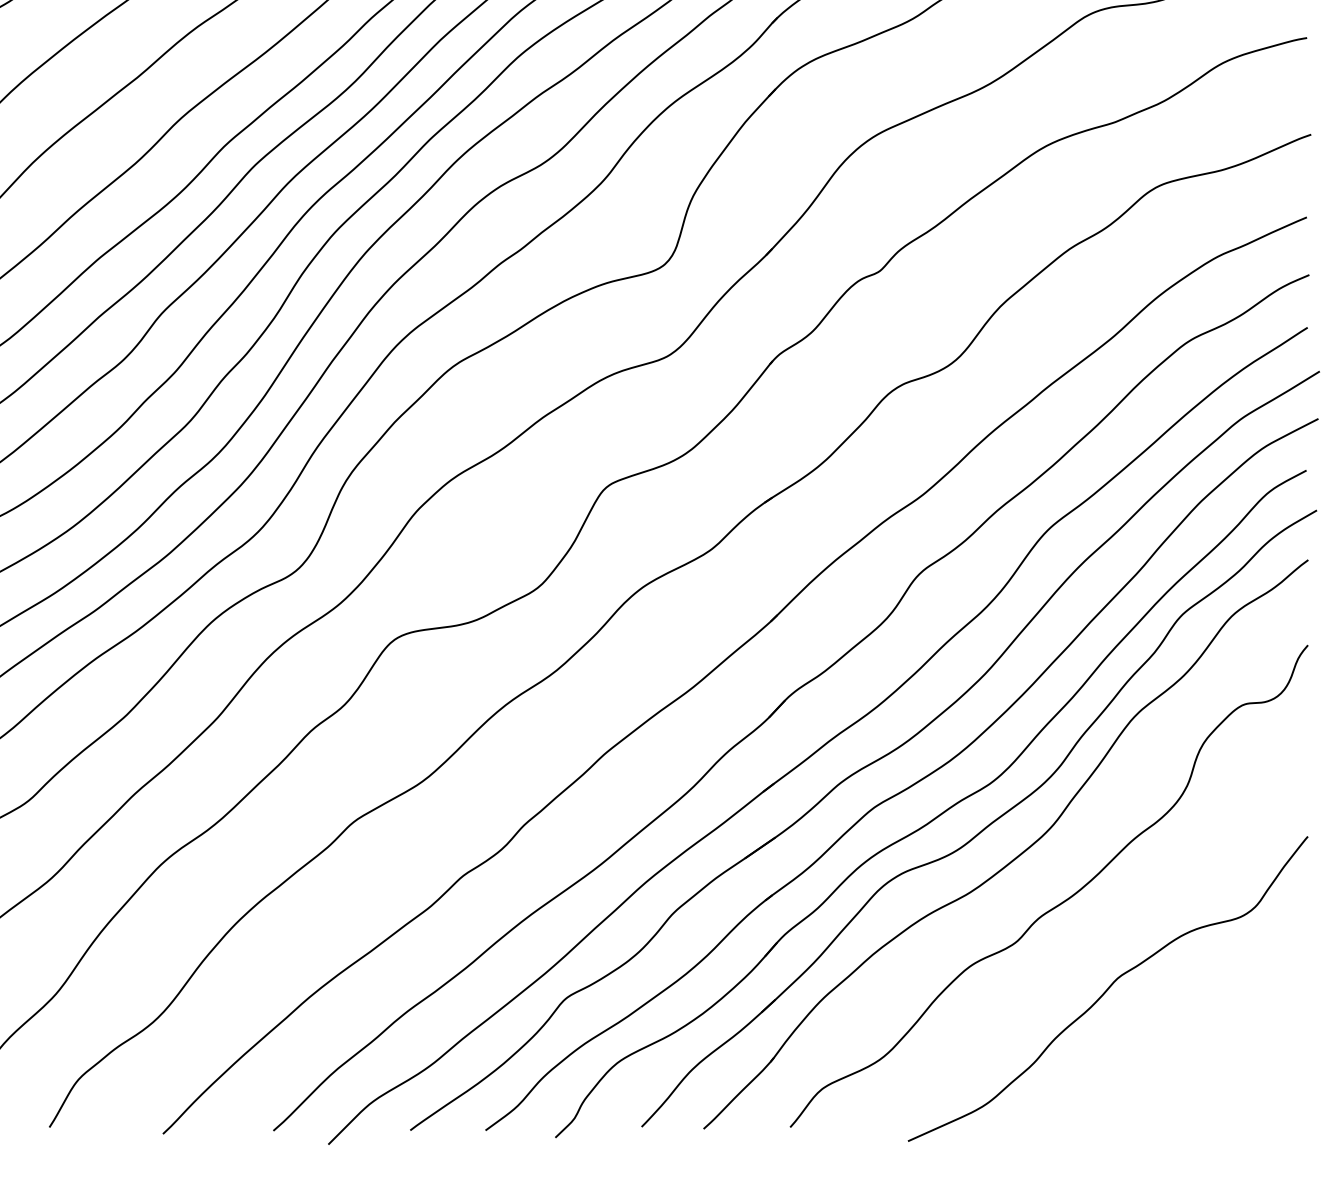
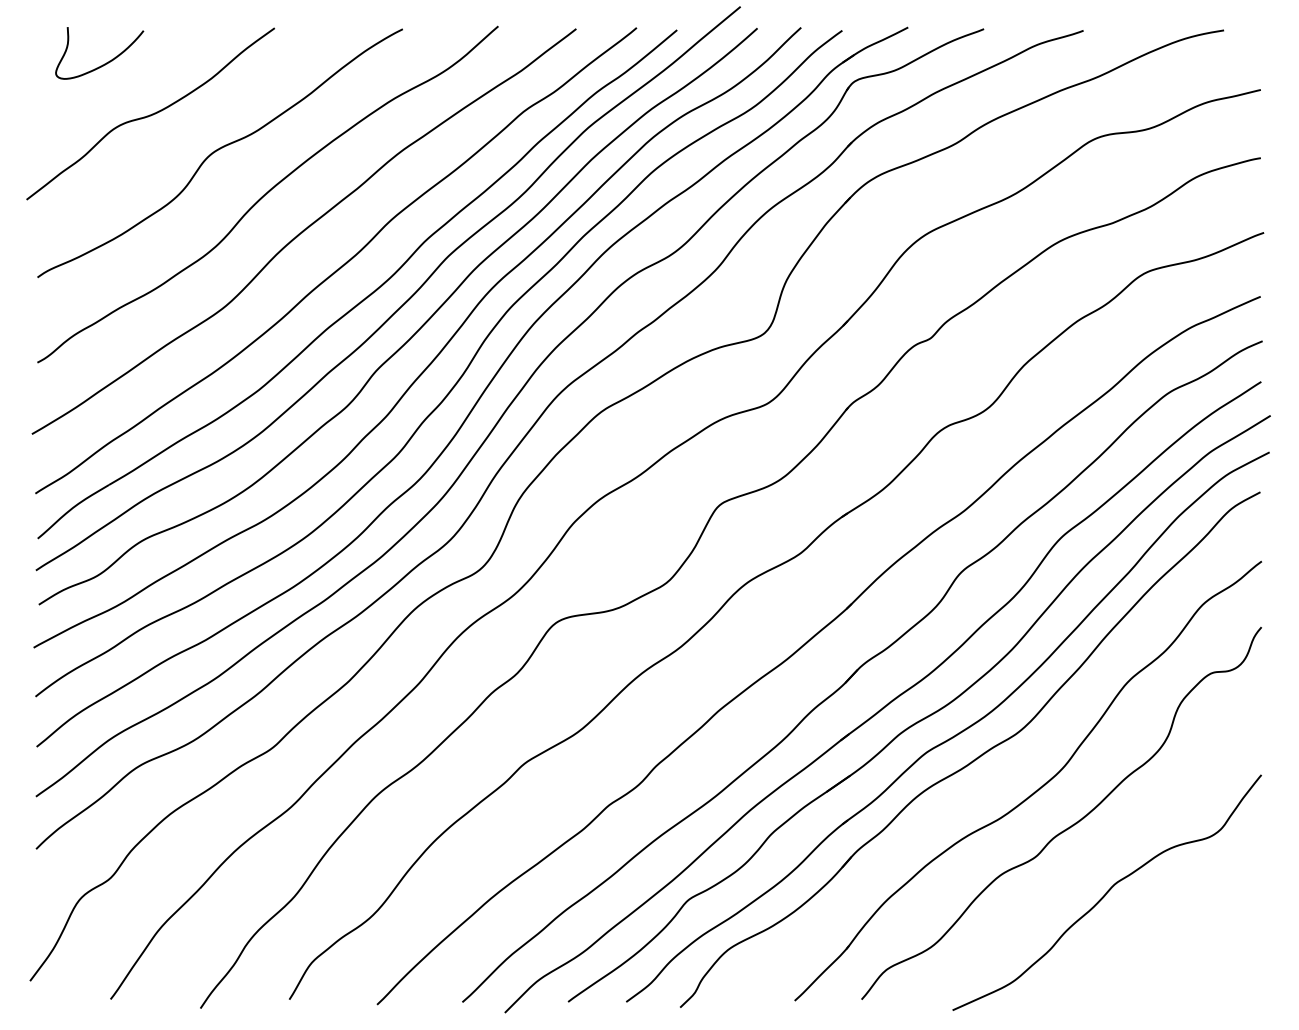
part: (986, 825) -> (1013, 766), removed

